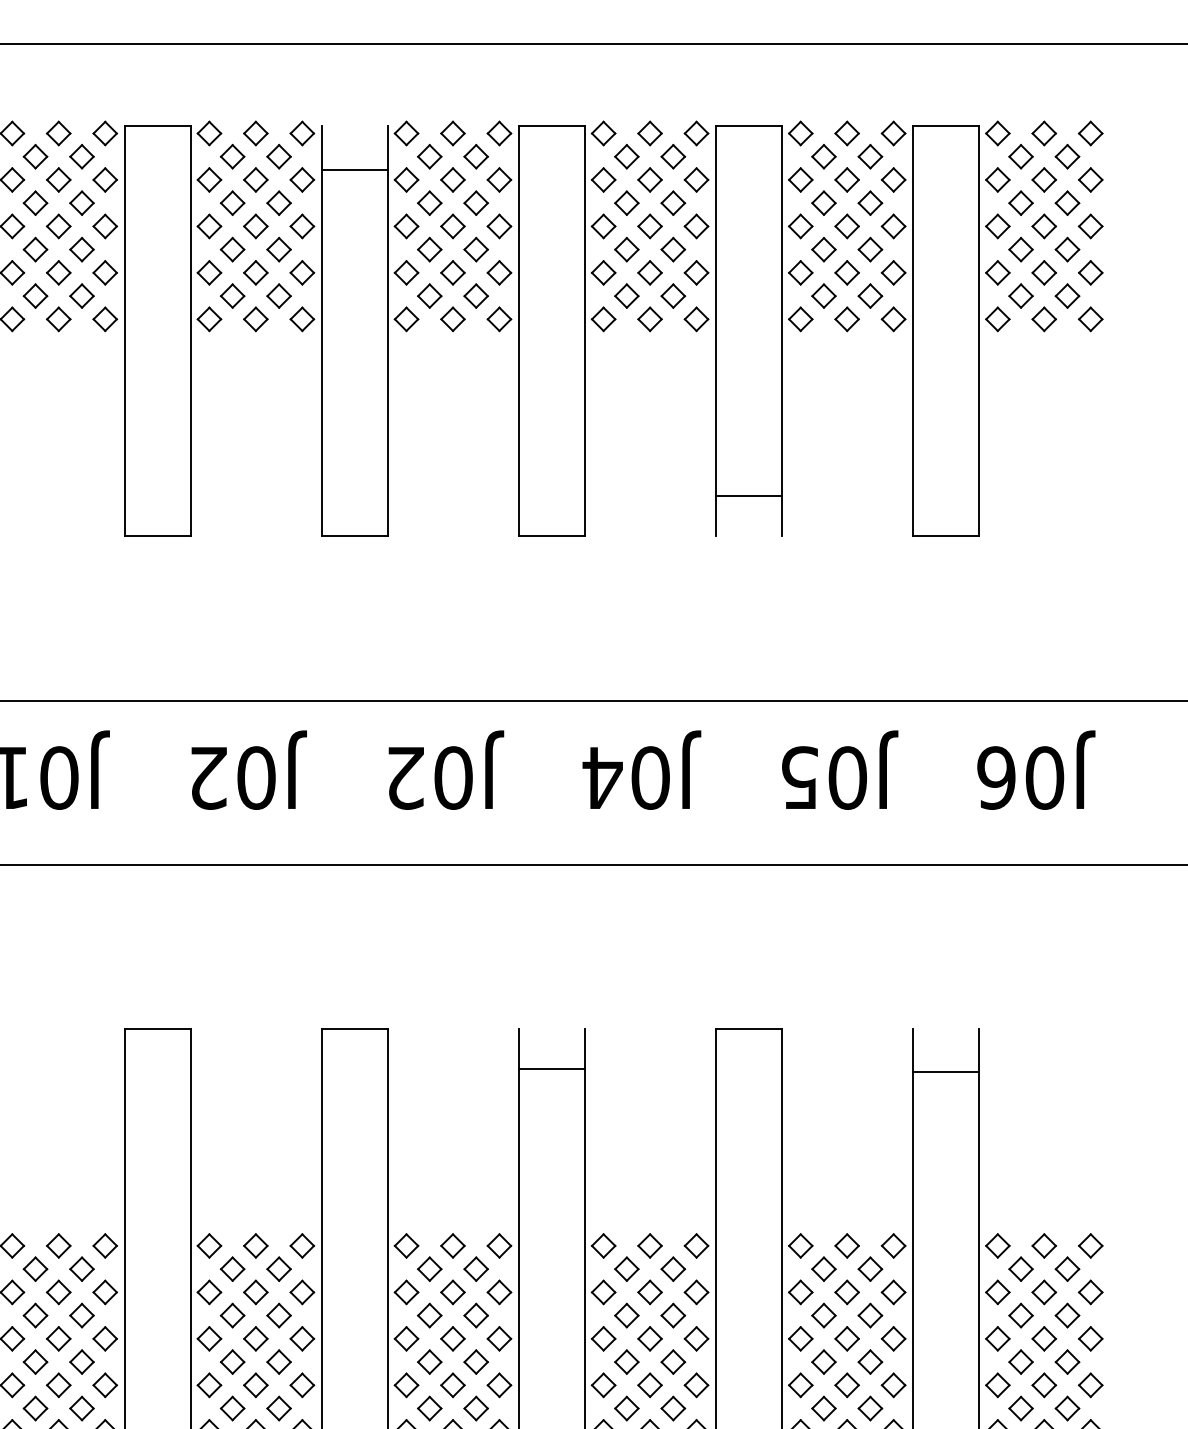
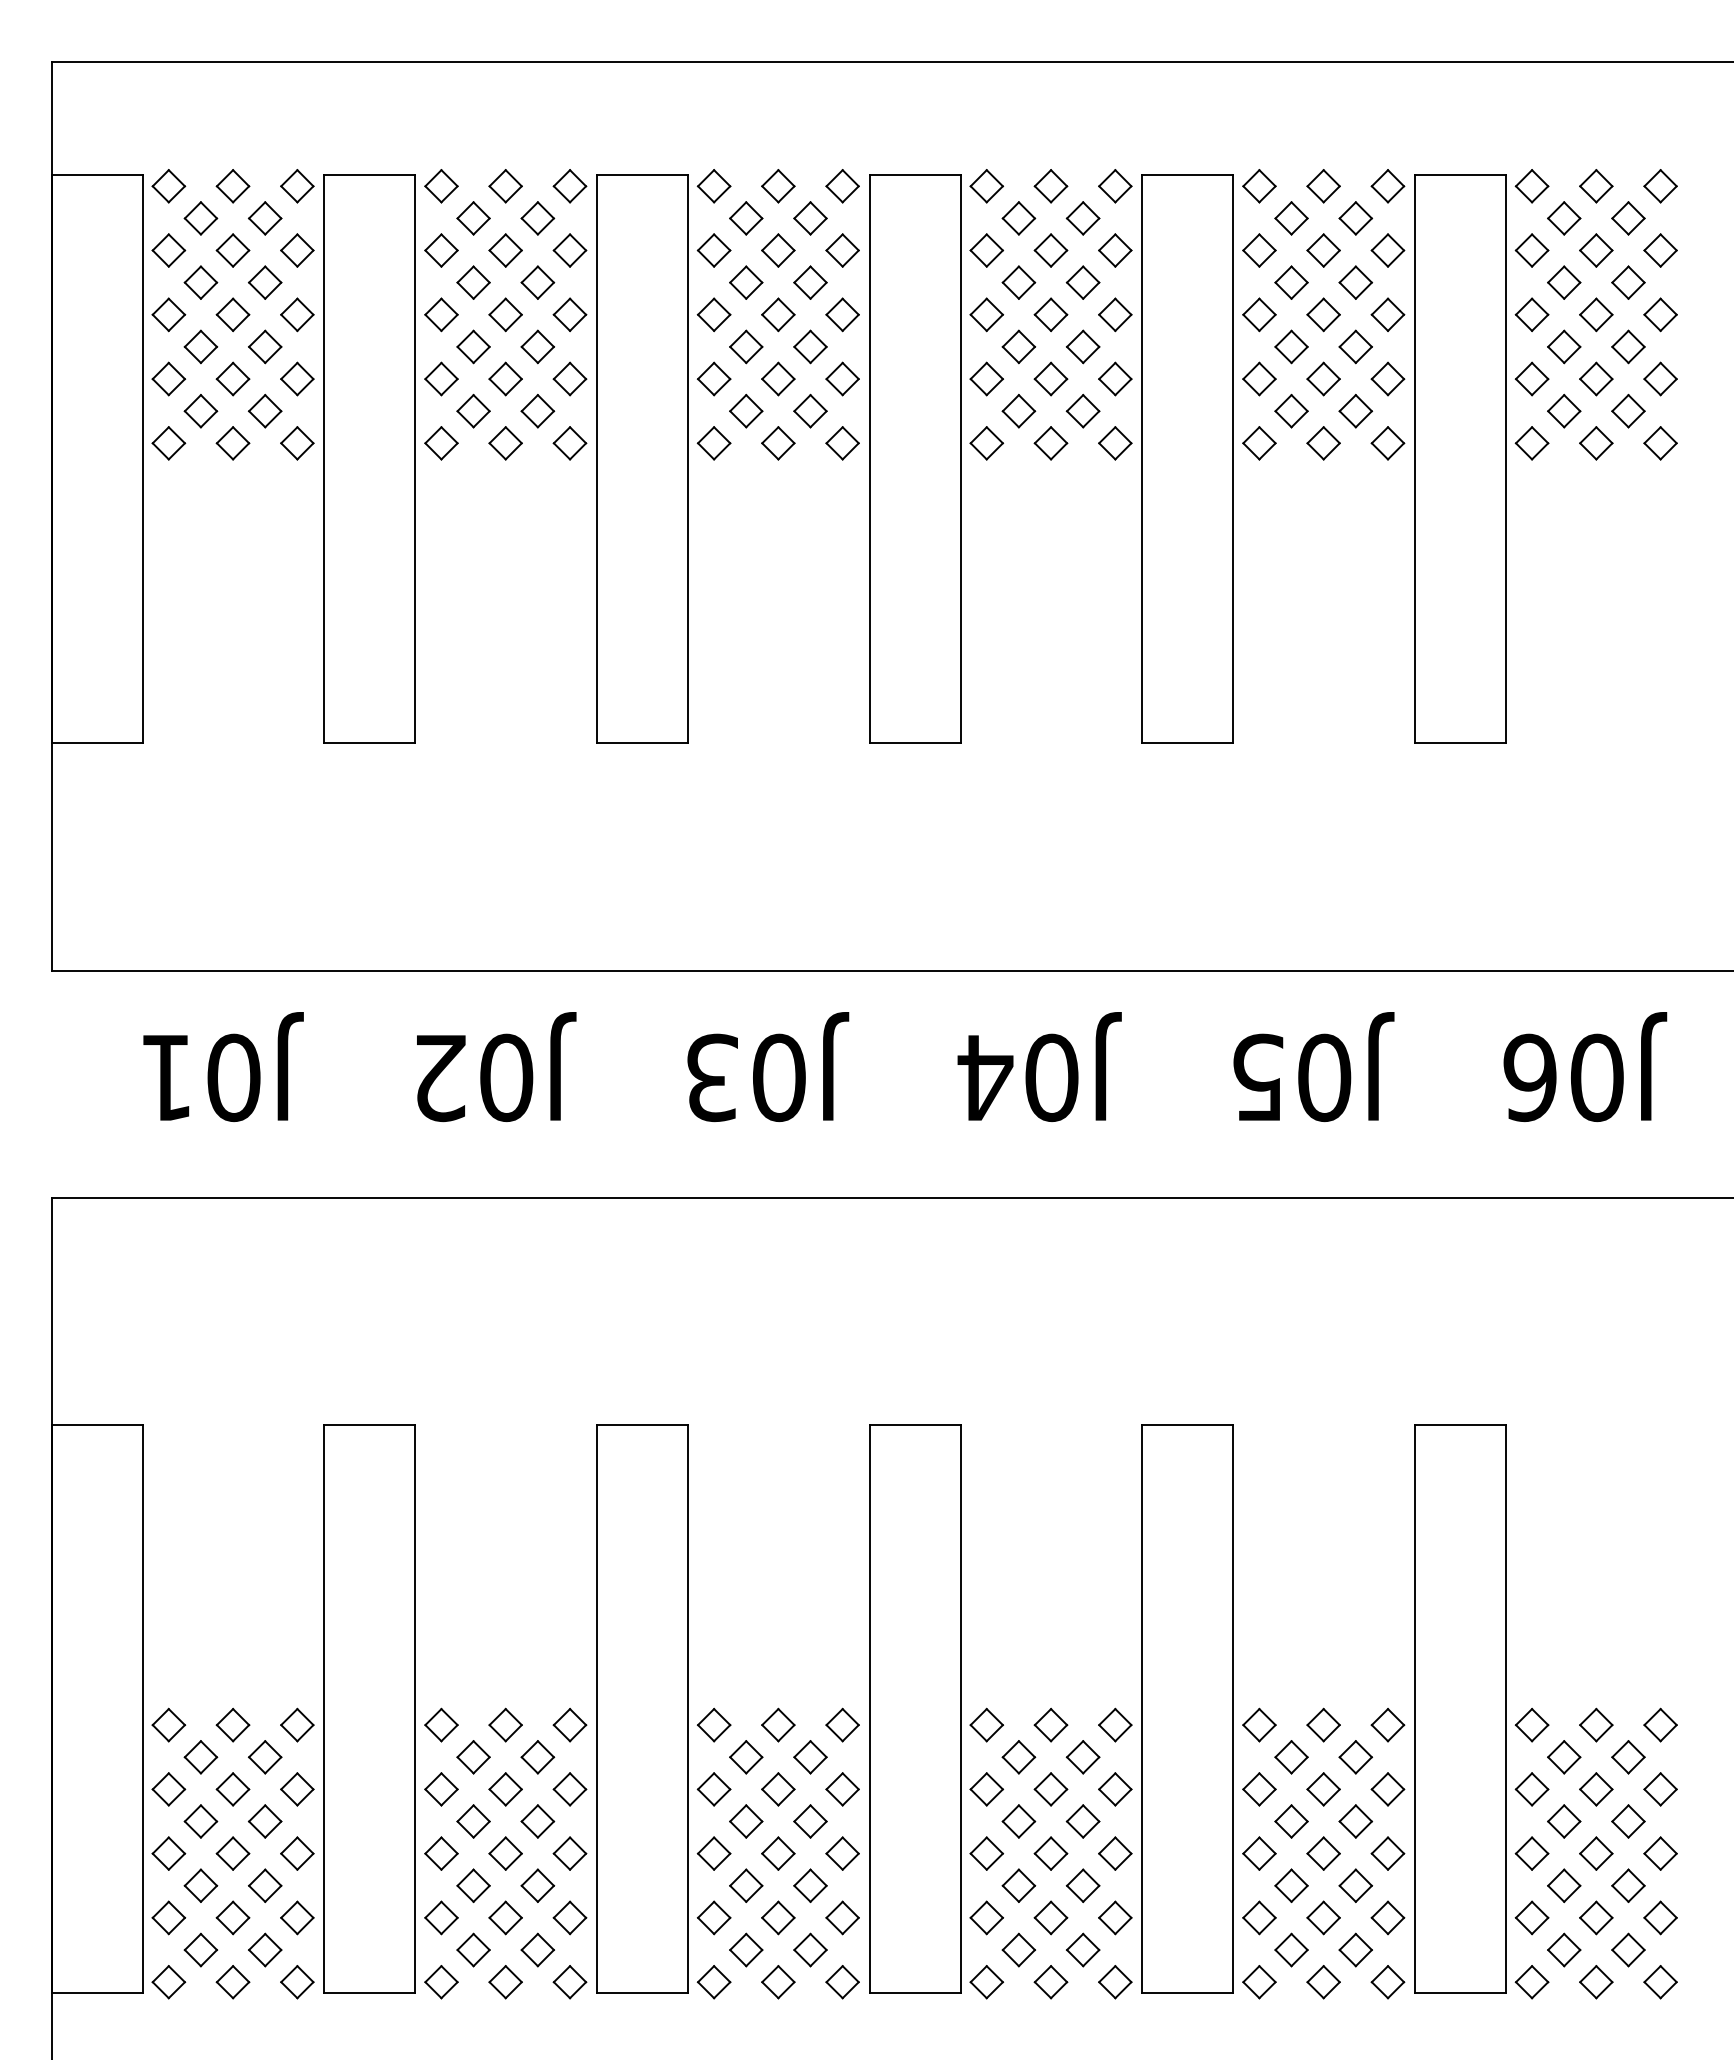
line: (354, 170) -> (642, 175), moved
line: (748, 495) -> (1187, 743), moved
text: (405, 777) -> (712, 1077), J02 -> J03
line: (551, 1069) -> (914, 1425), moved
line: (946, 1072) -> (1460, 1425), moved

